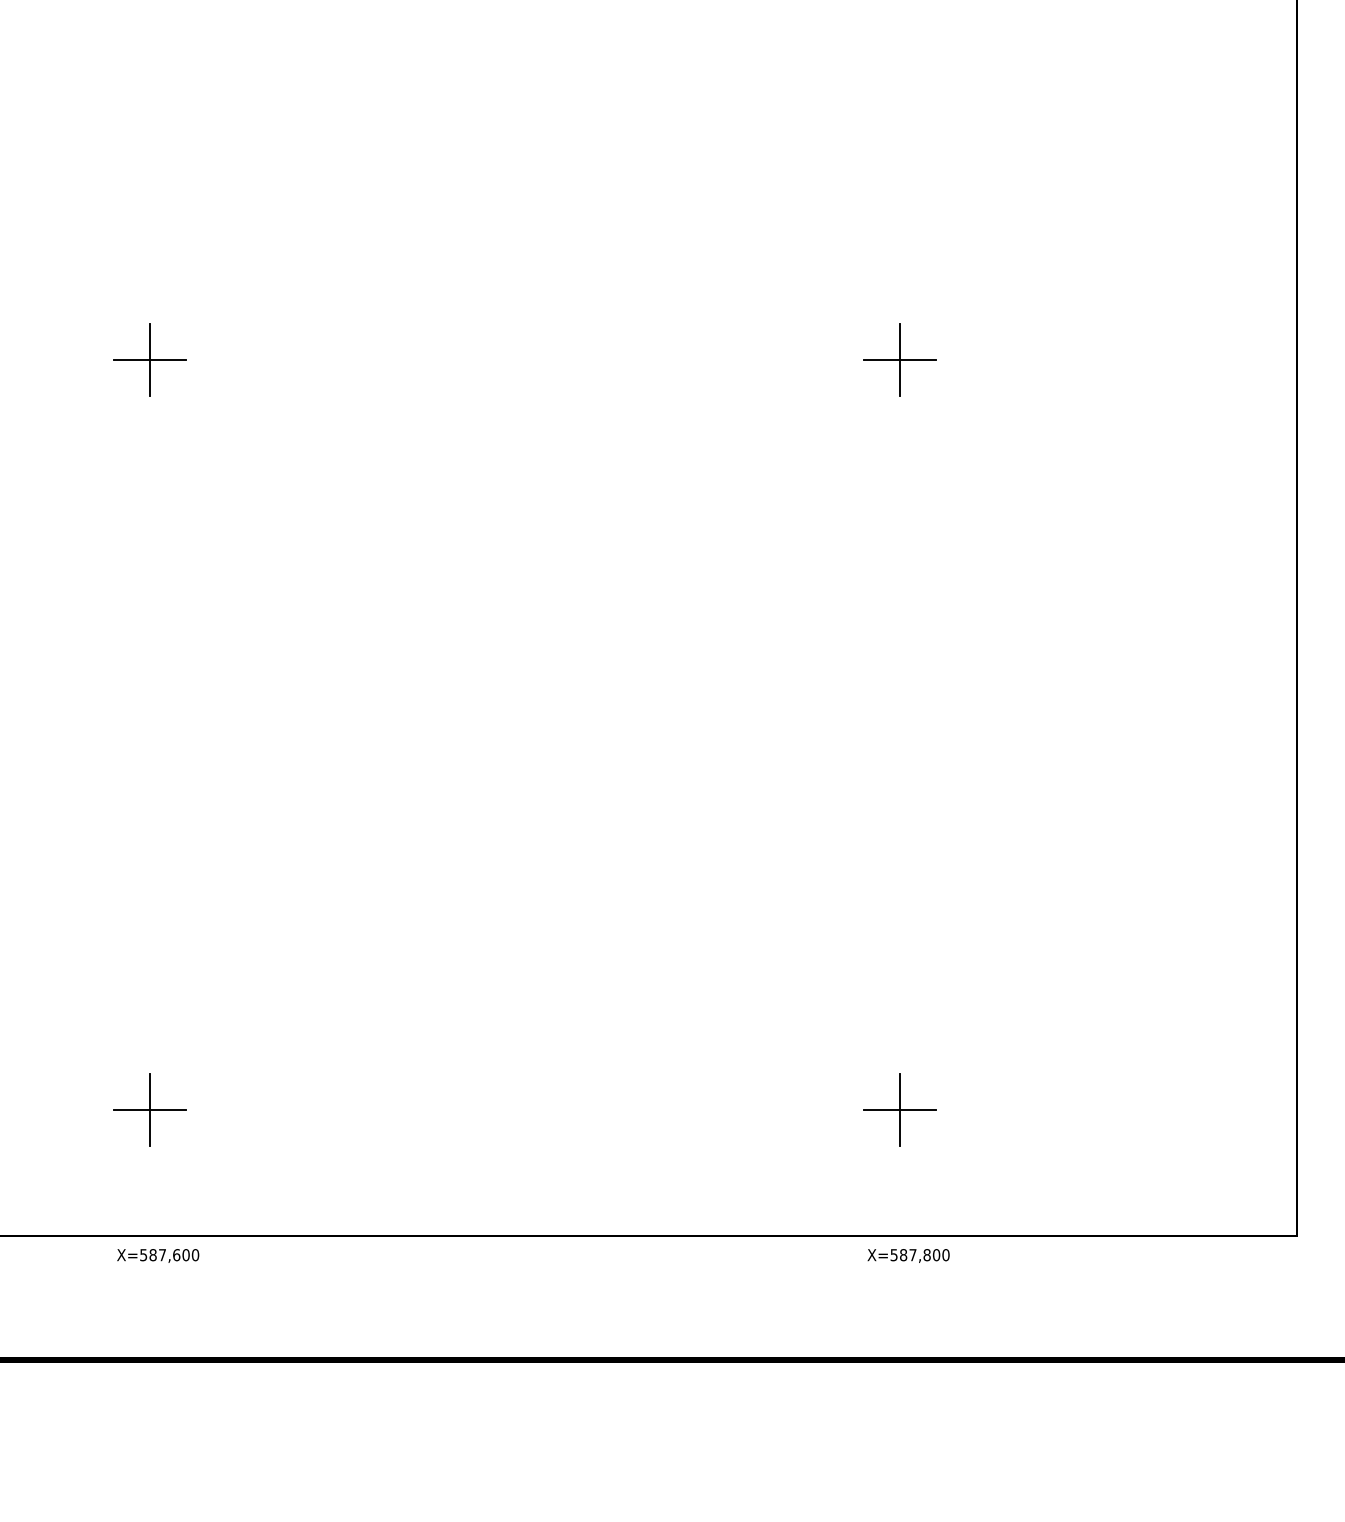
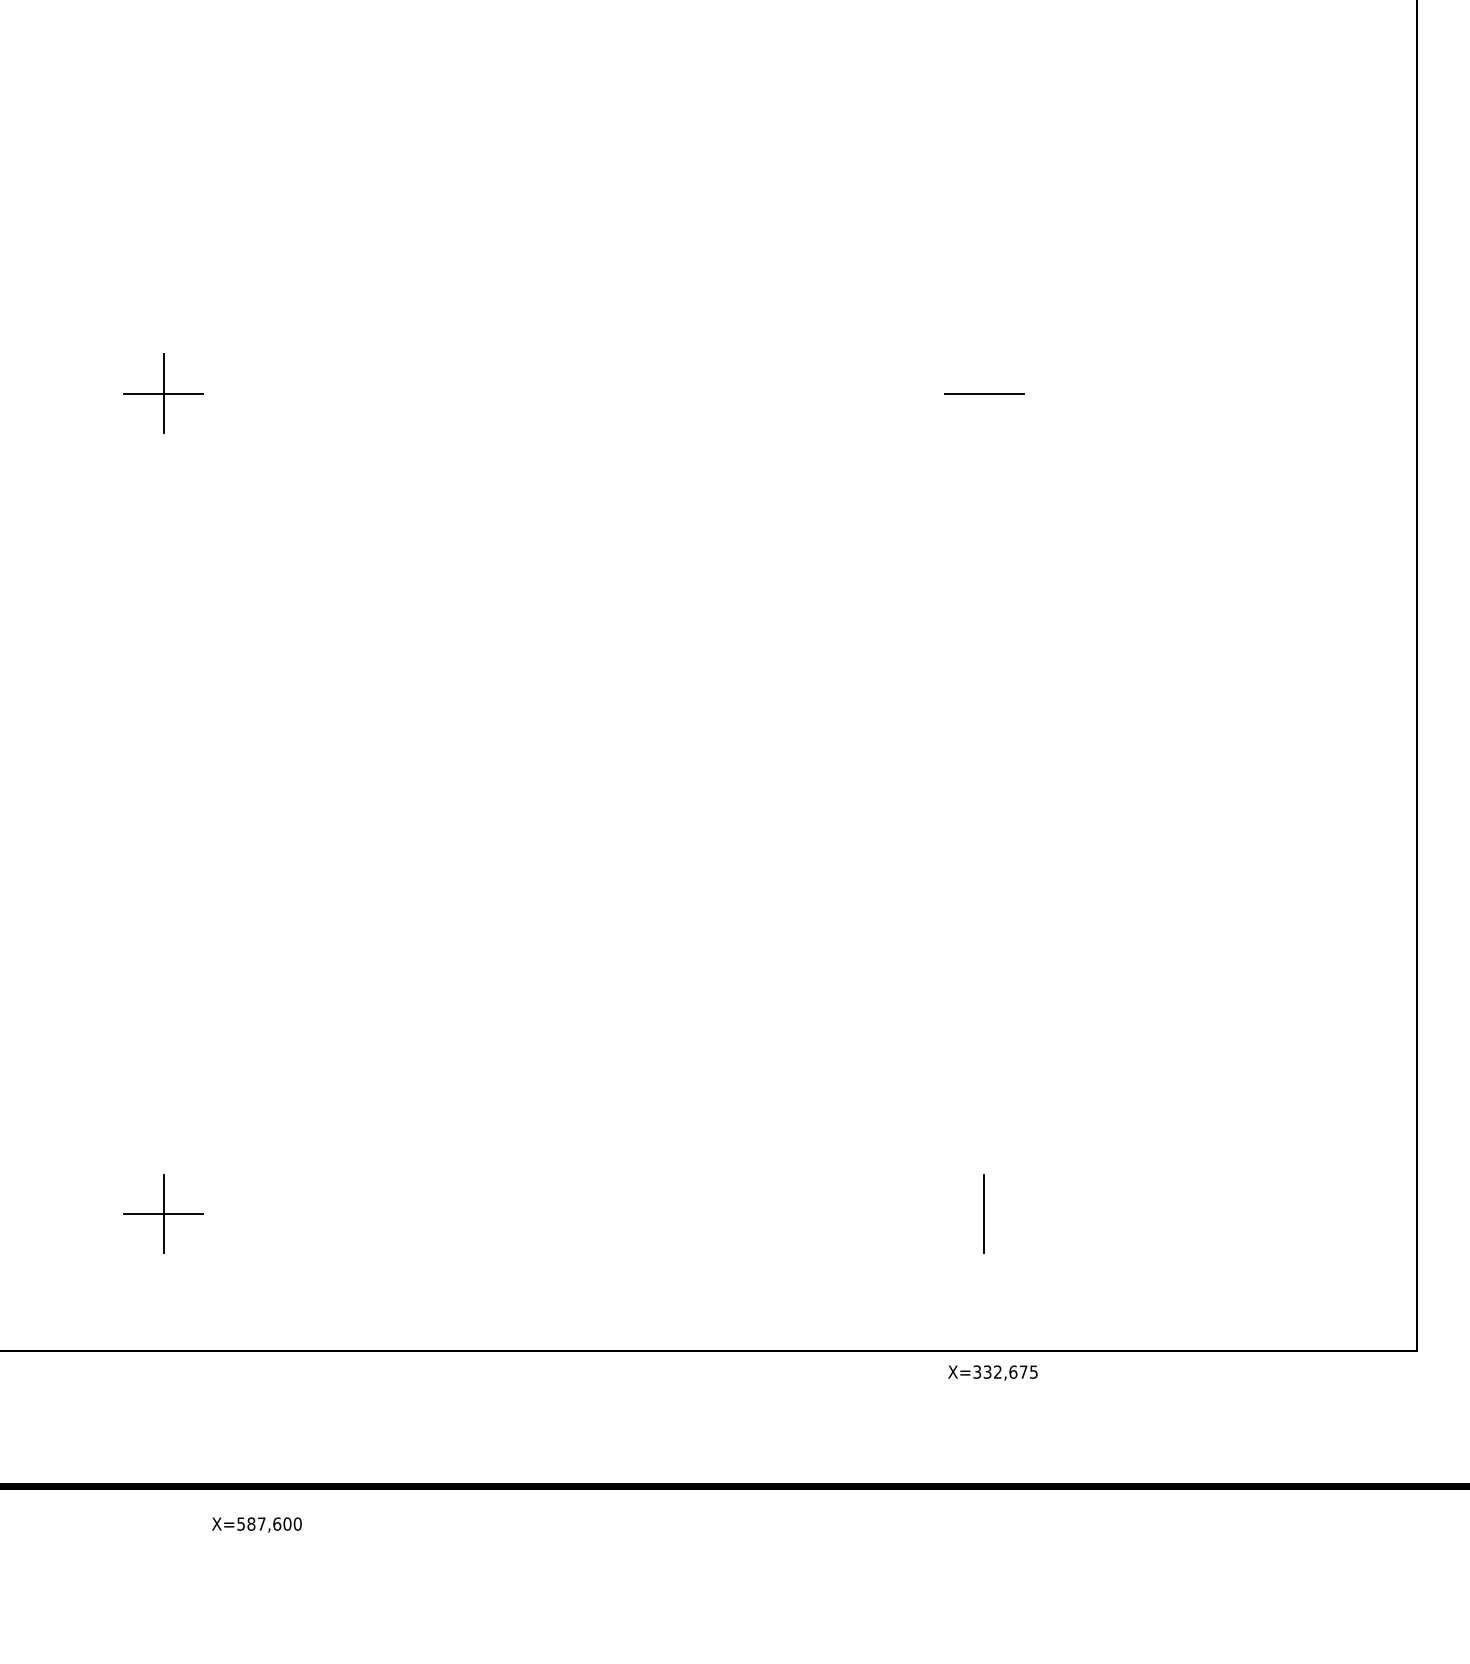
line: (900, 359) -> (984, 393), removed
line: (900, 1110) -> (984, 1214), removed
text: (158, 1255) -> (257, 1524), moved
text: (920, 1255) -> (1006, 1372), X=587,800 -> X=332,675

